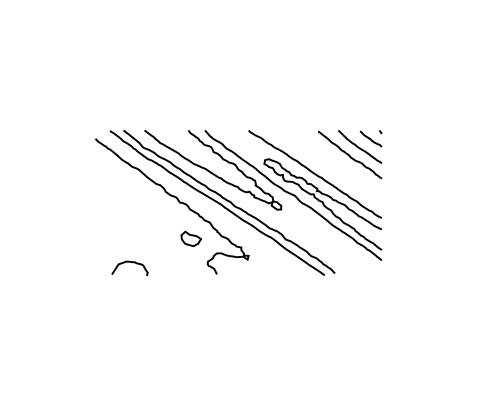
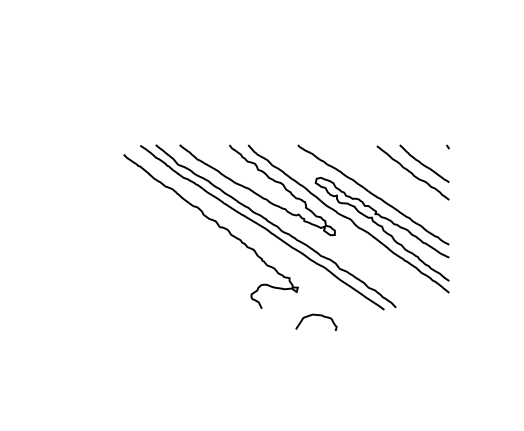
curve: (370, 138) -> (436, 154), removed
part: (190, 238) -> (231, 267), removed
curve: (129, 262) -> (315, 315), moved

